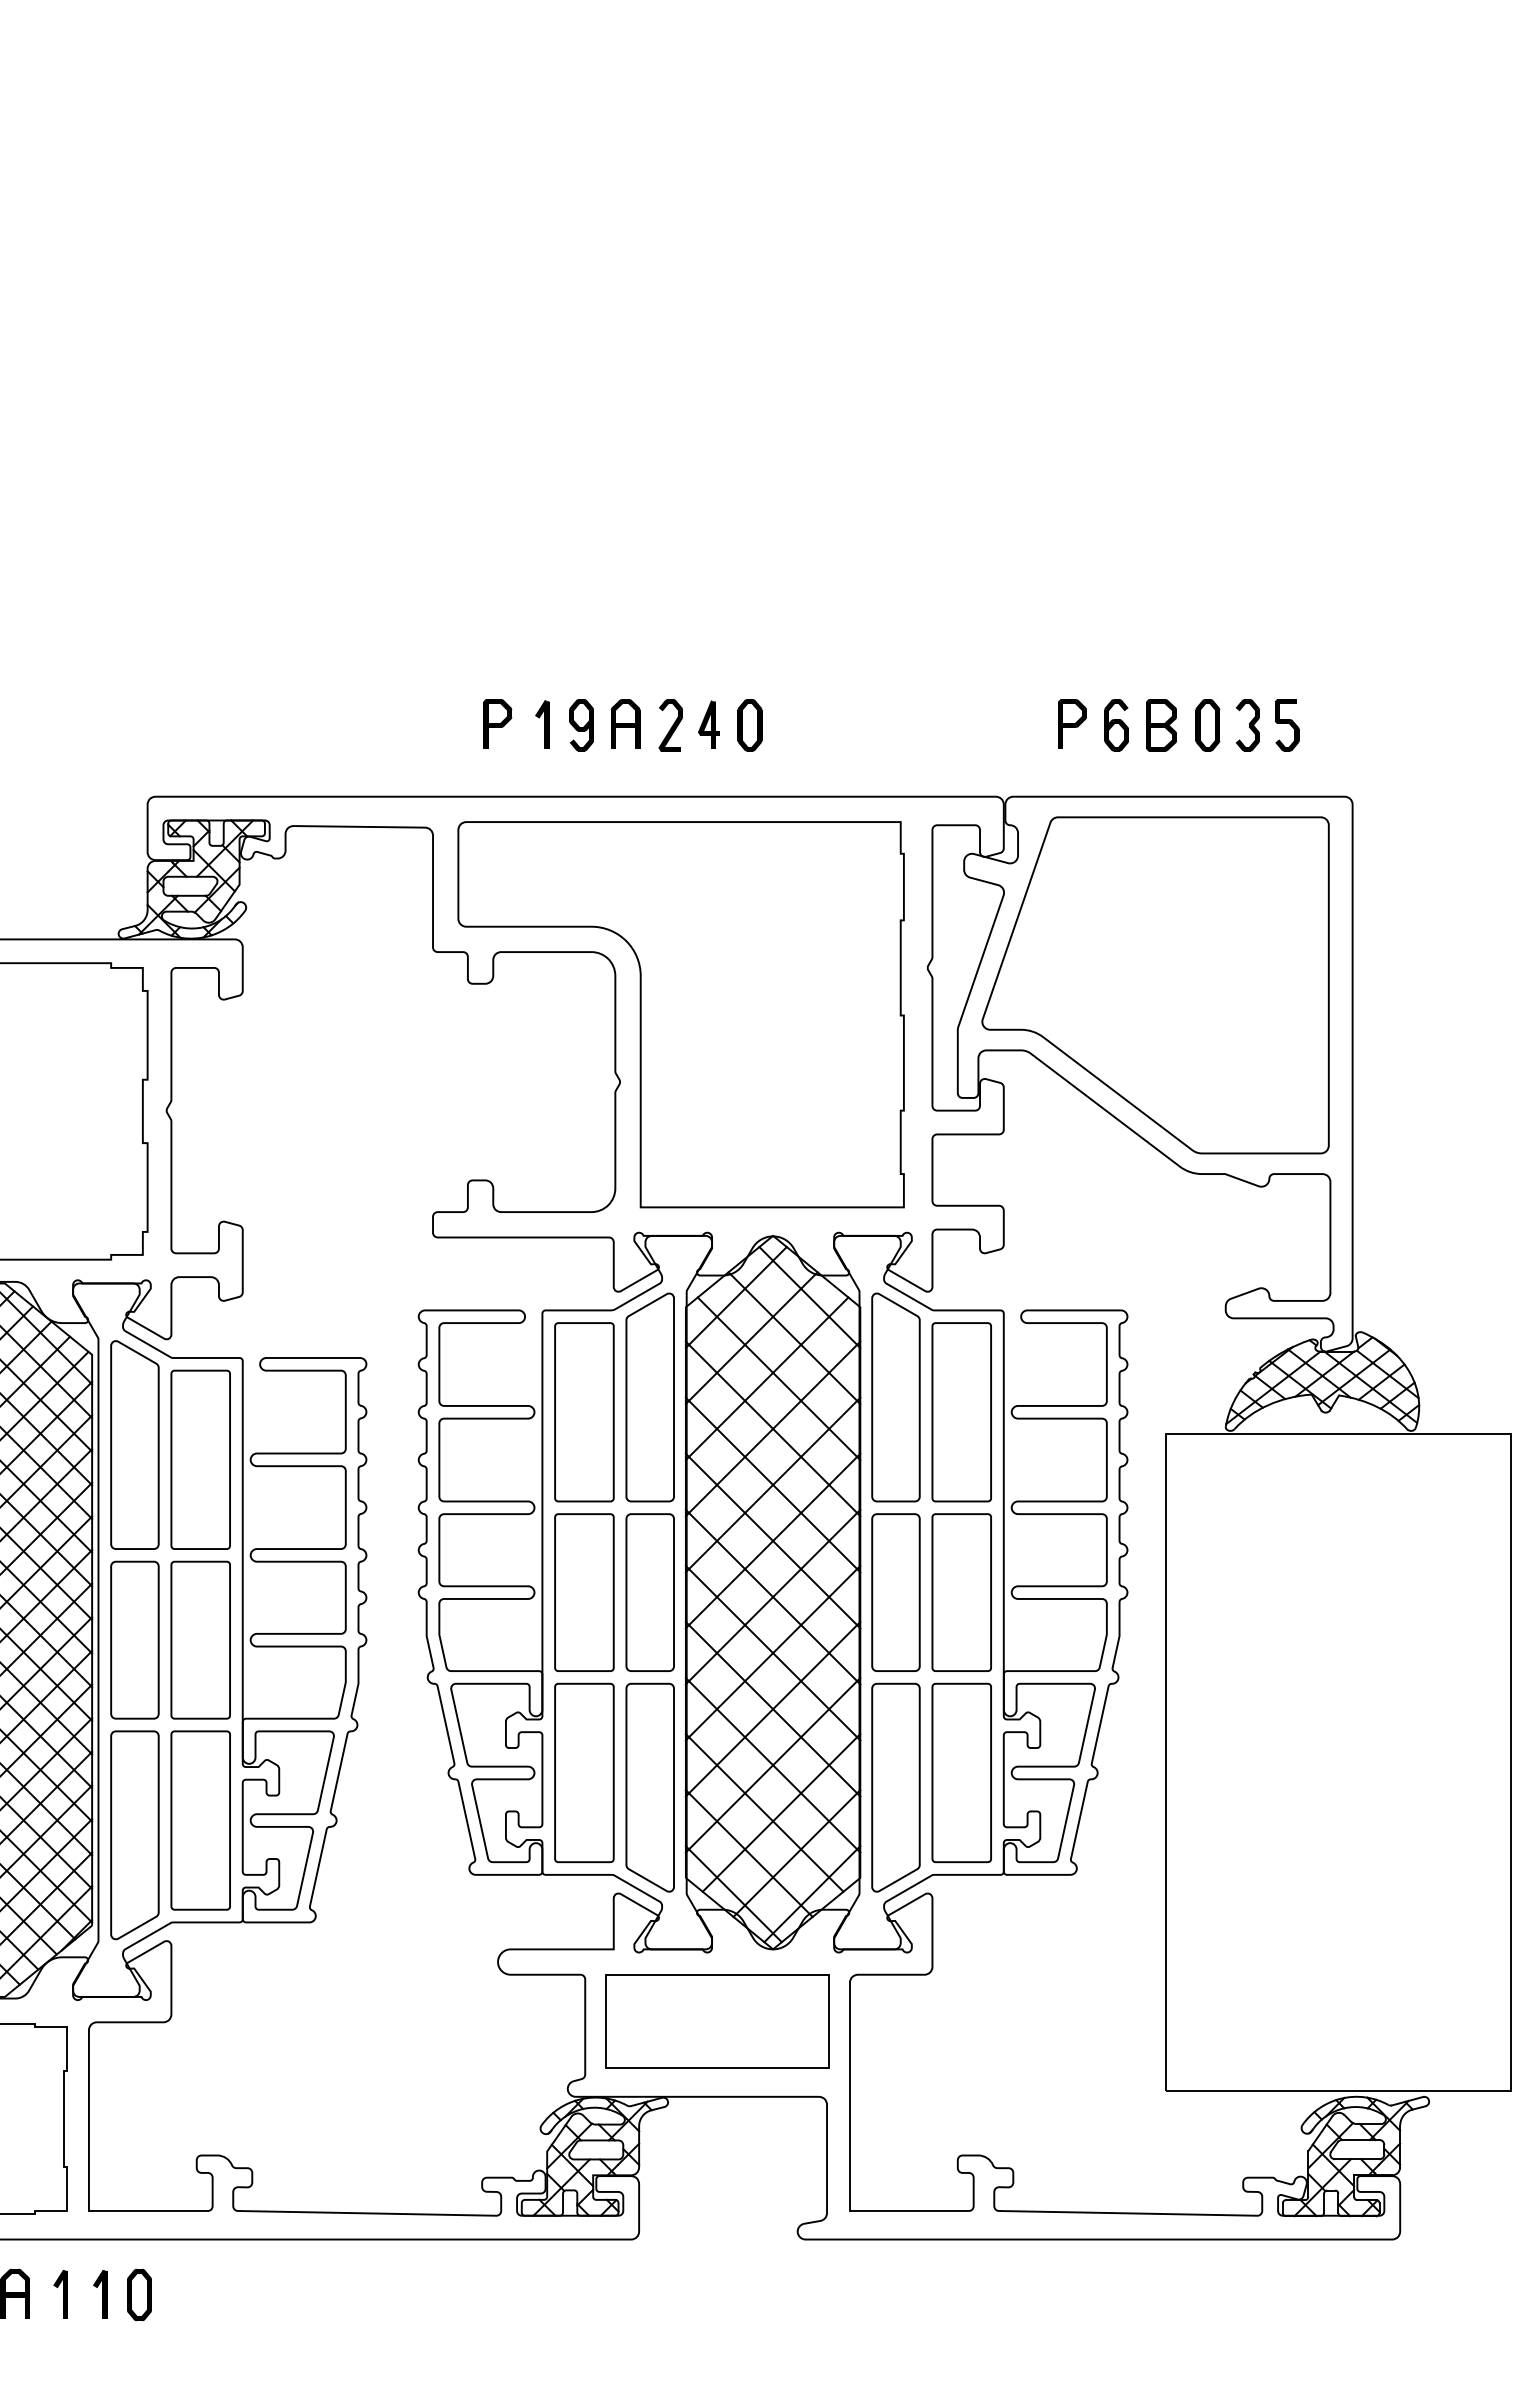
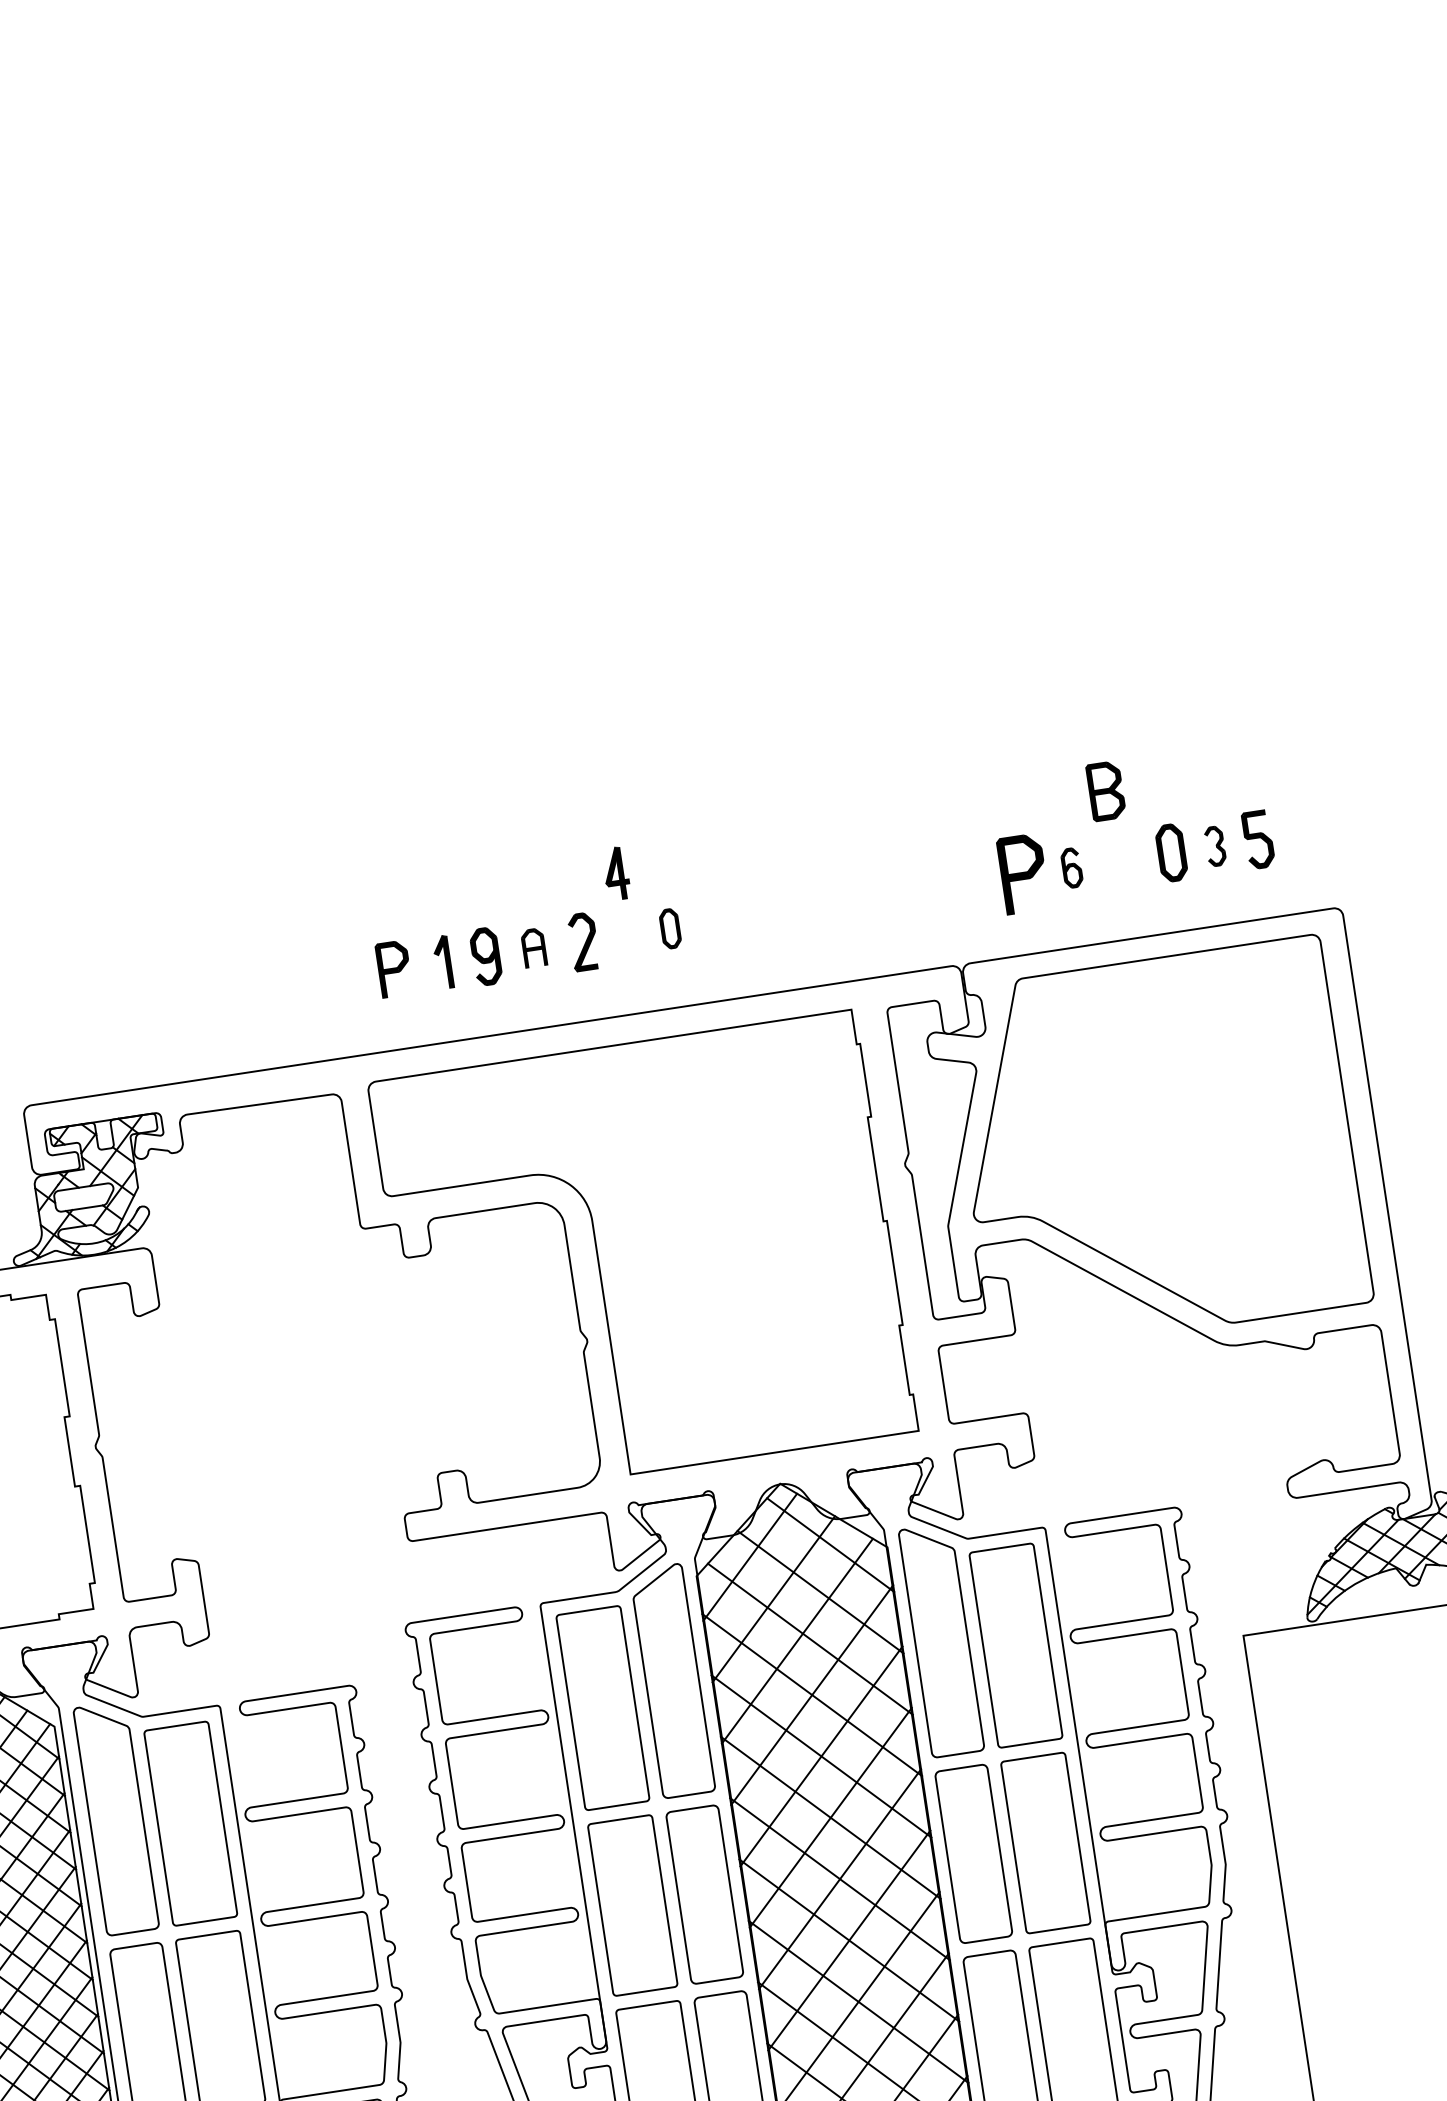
part: (625, 723) -> (533, 947), size x0.7
part: (1072, 723) -> (1023, 873), size x1.4
part: (708, 724) -> (615, 873), moved
part: (749, 725) -> (669, 928), size x0.7
part: (1116, 725) -> (1071, 868), size x0.7
part: (1161, 725) -> (1105, 791), moved
part: (1247, 725) -> (1215, 846), size x0.7

